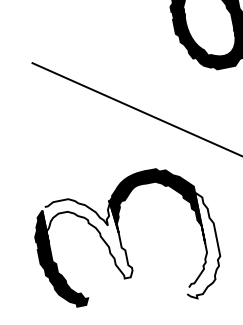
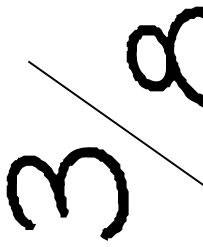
fill: (87, 240) -> (41, 186), added
fill: (196, 245) -> (113, 204), added

